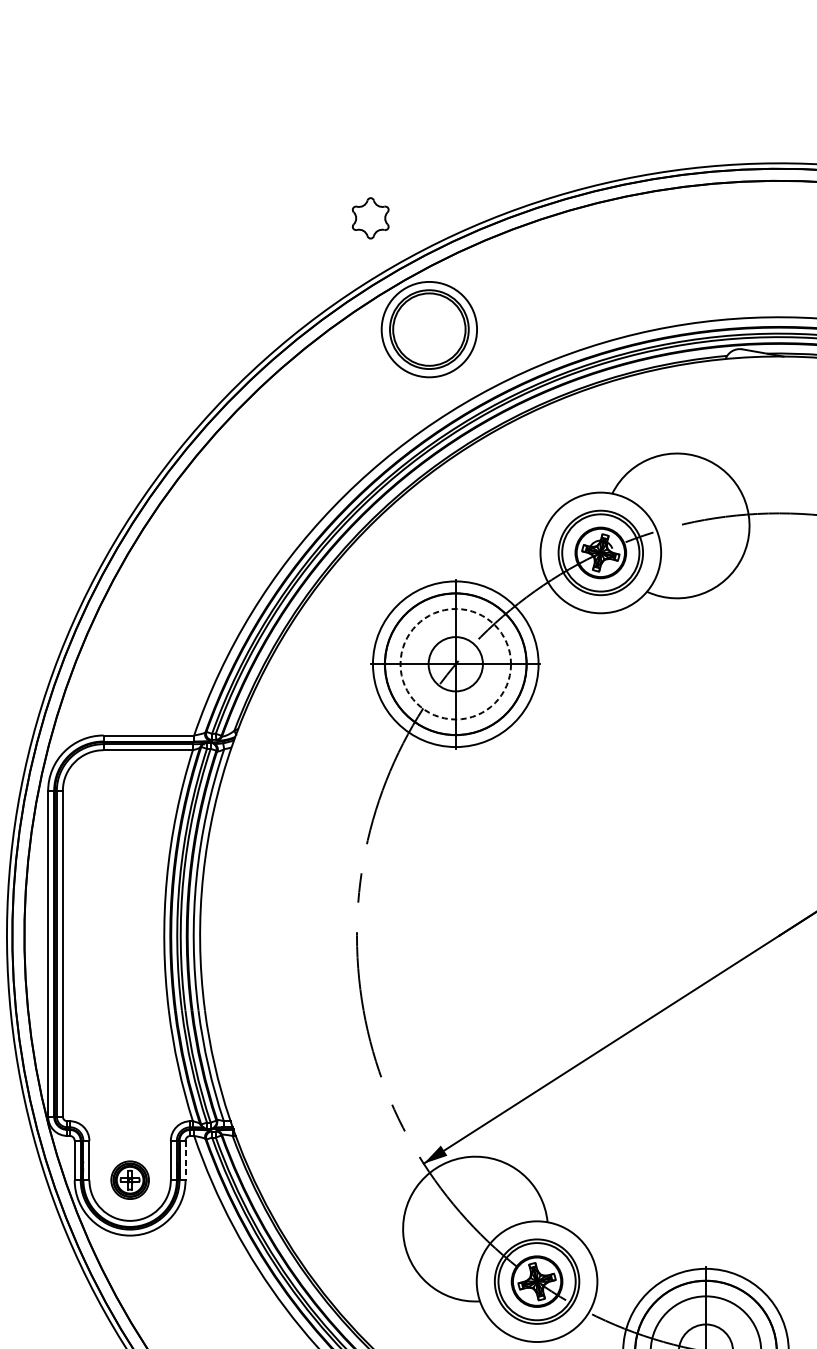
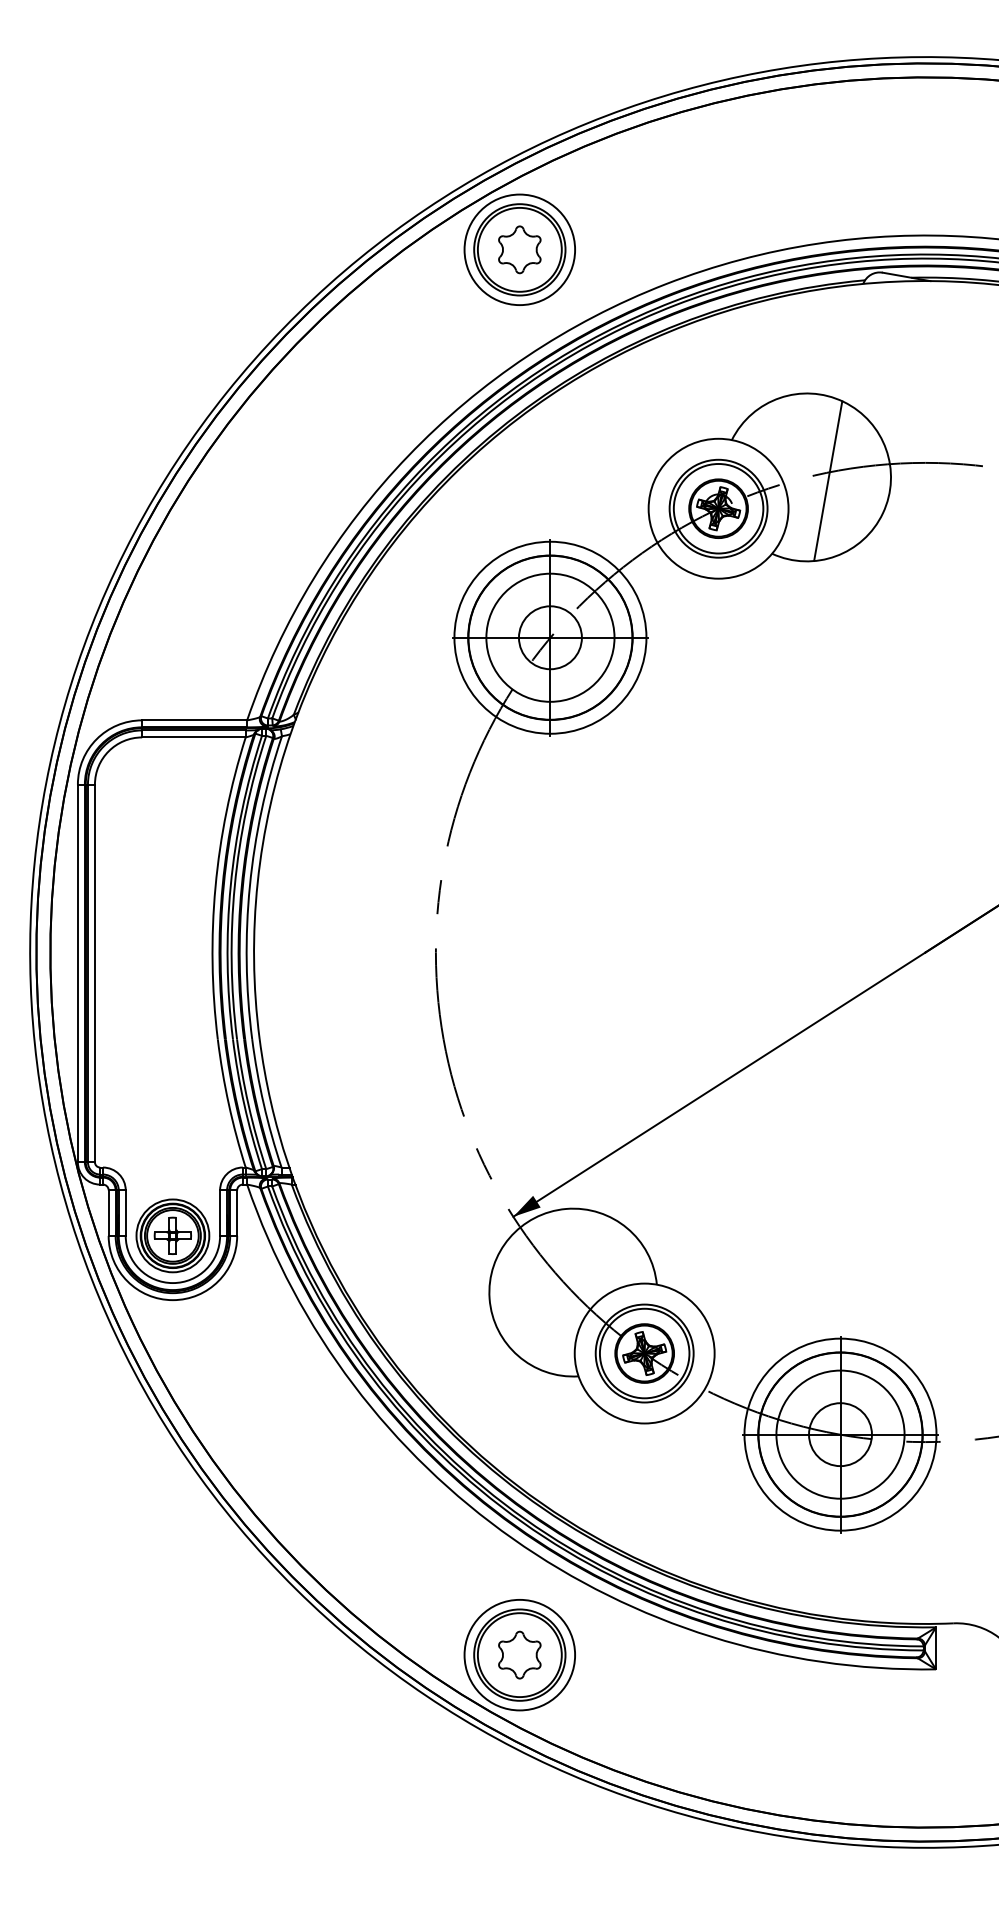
part: (370, 218) -> (519, 249), moved
line: (695, 528) -> (828, 480), added
circle: (455, 664) -> (550, 637), dashed -> solid
line: (185, 1160) -> (237, 1213), dashed -> solid
part: (129, 1179) -> (172, 1235), size x1.67

